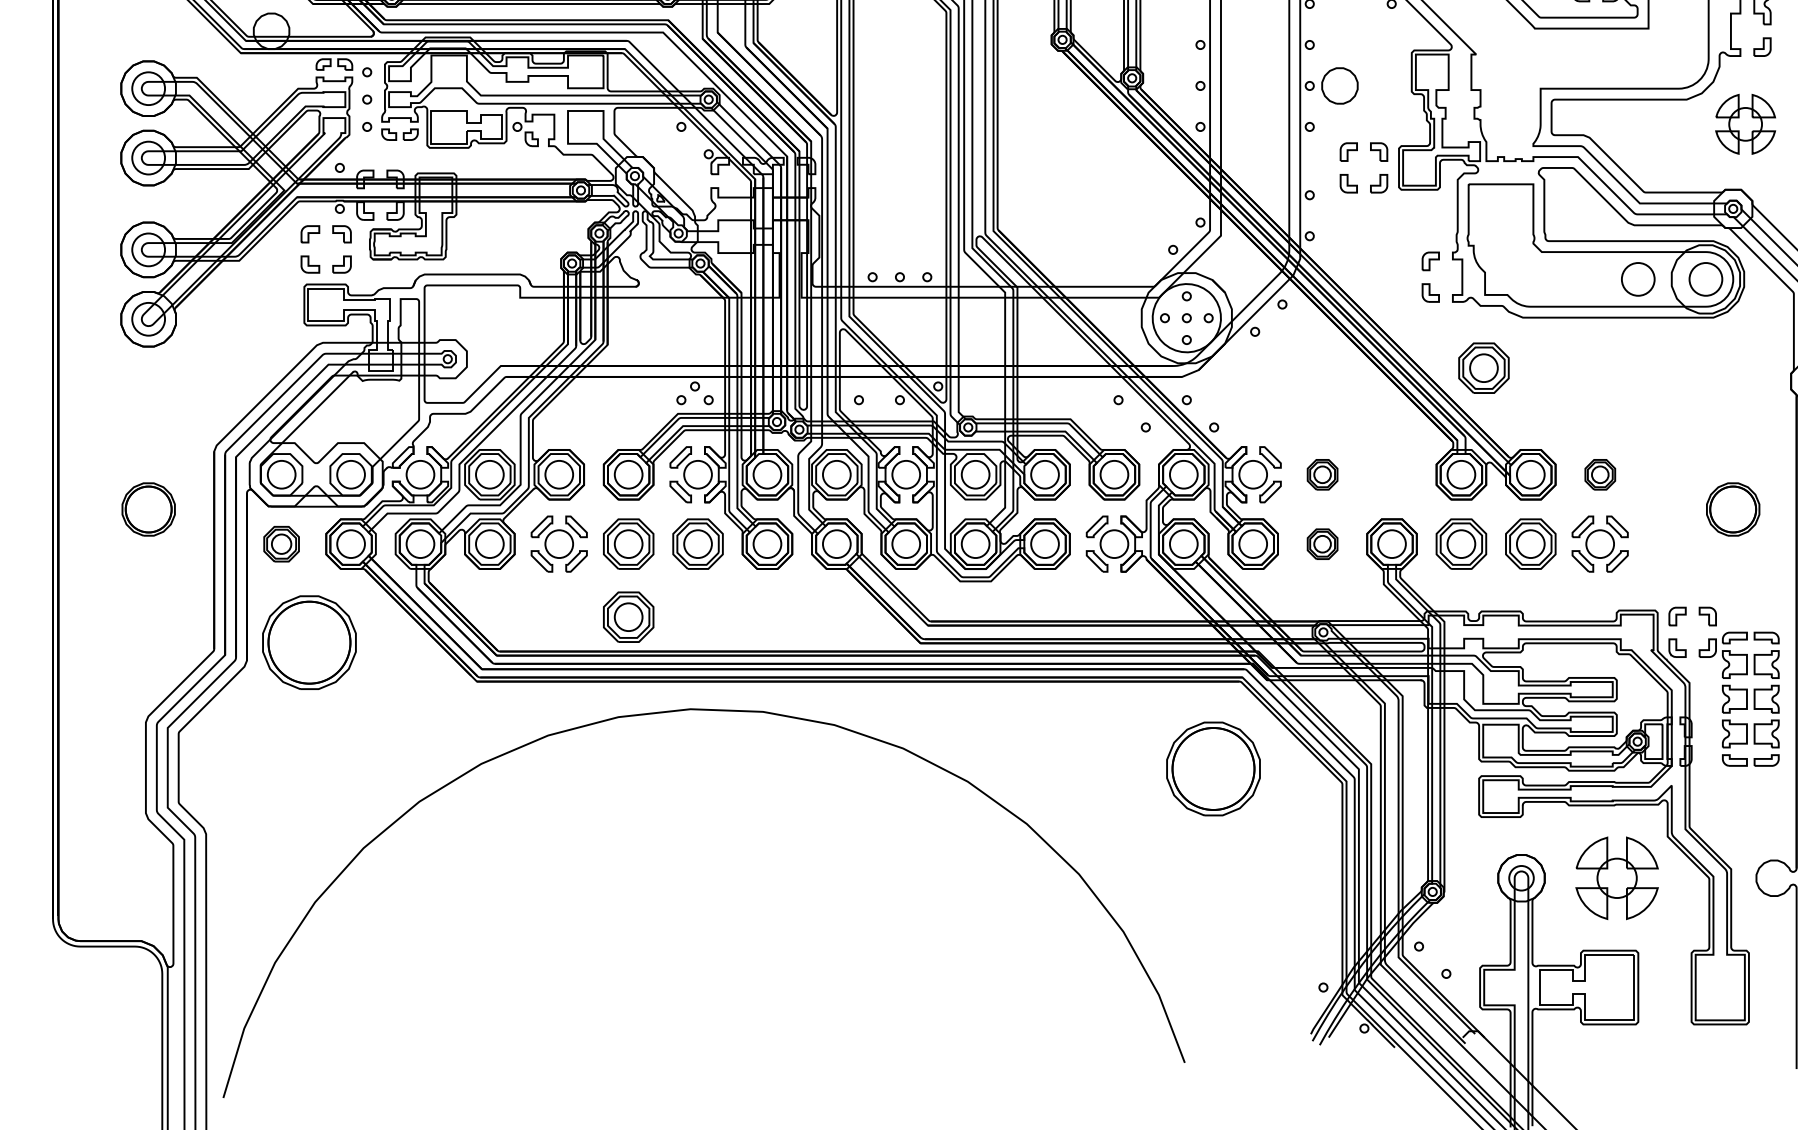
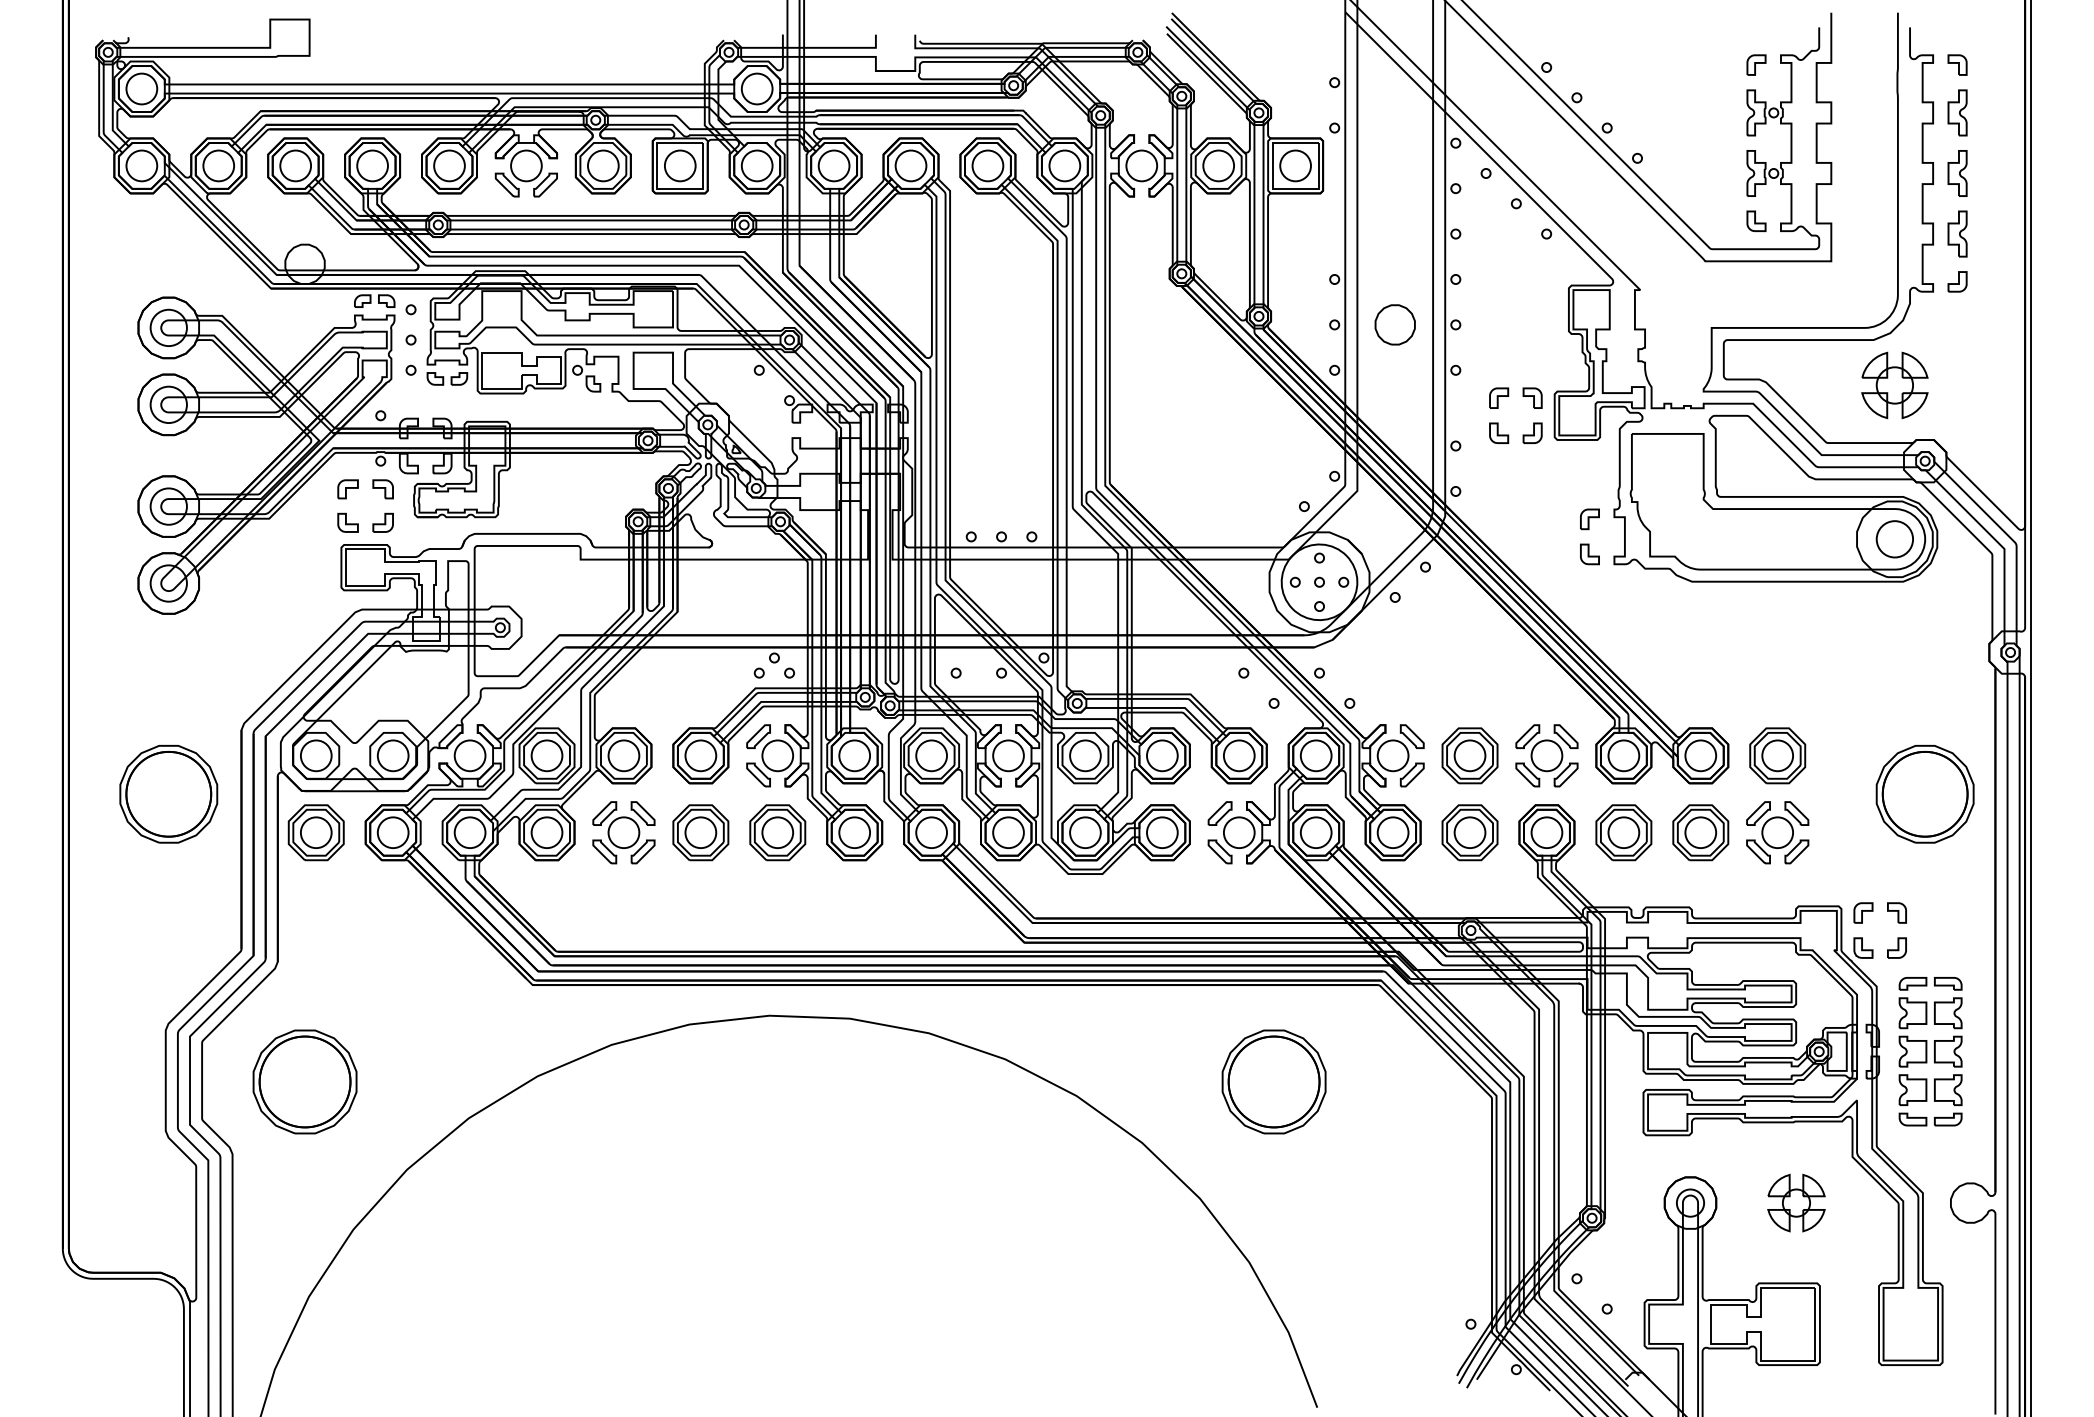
part: (1339, 85) -> (1394, 324), moved
part: (1745, 124) -> (1894, 385), moved
circle: (1637, 279) -> (1819, 539), removed
part: (1483, 367) -> (1648, 637), removed
part: (1322, 474) -> (1469, 755), size x1.67
part: (1391, 474) -> (1546, 755), added
part: (1600, 474) -> (1777, 755), size x1.67
part: (148, 509) -> (168, 794), size x1.67
part: (1732, 509) -> (1924, 794), size x1.67
part: (280, 543) -> (315, 832), size x1.43
part: (1322, 543) -> (1469, 832), size x1.67
part: (628, 616) -> (700, 913), removed
part: (308, 642) -> (304, 1081), moved
part: (1750, 699) -> (1930, 1051), moved
part: (1212, 768) -> (1273, 1081), moved
part: (1617, 877) -> (1796, 1202), size x0.62

